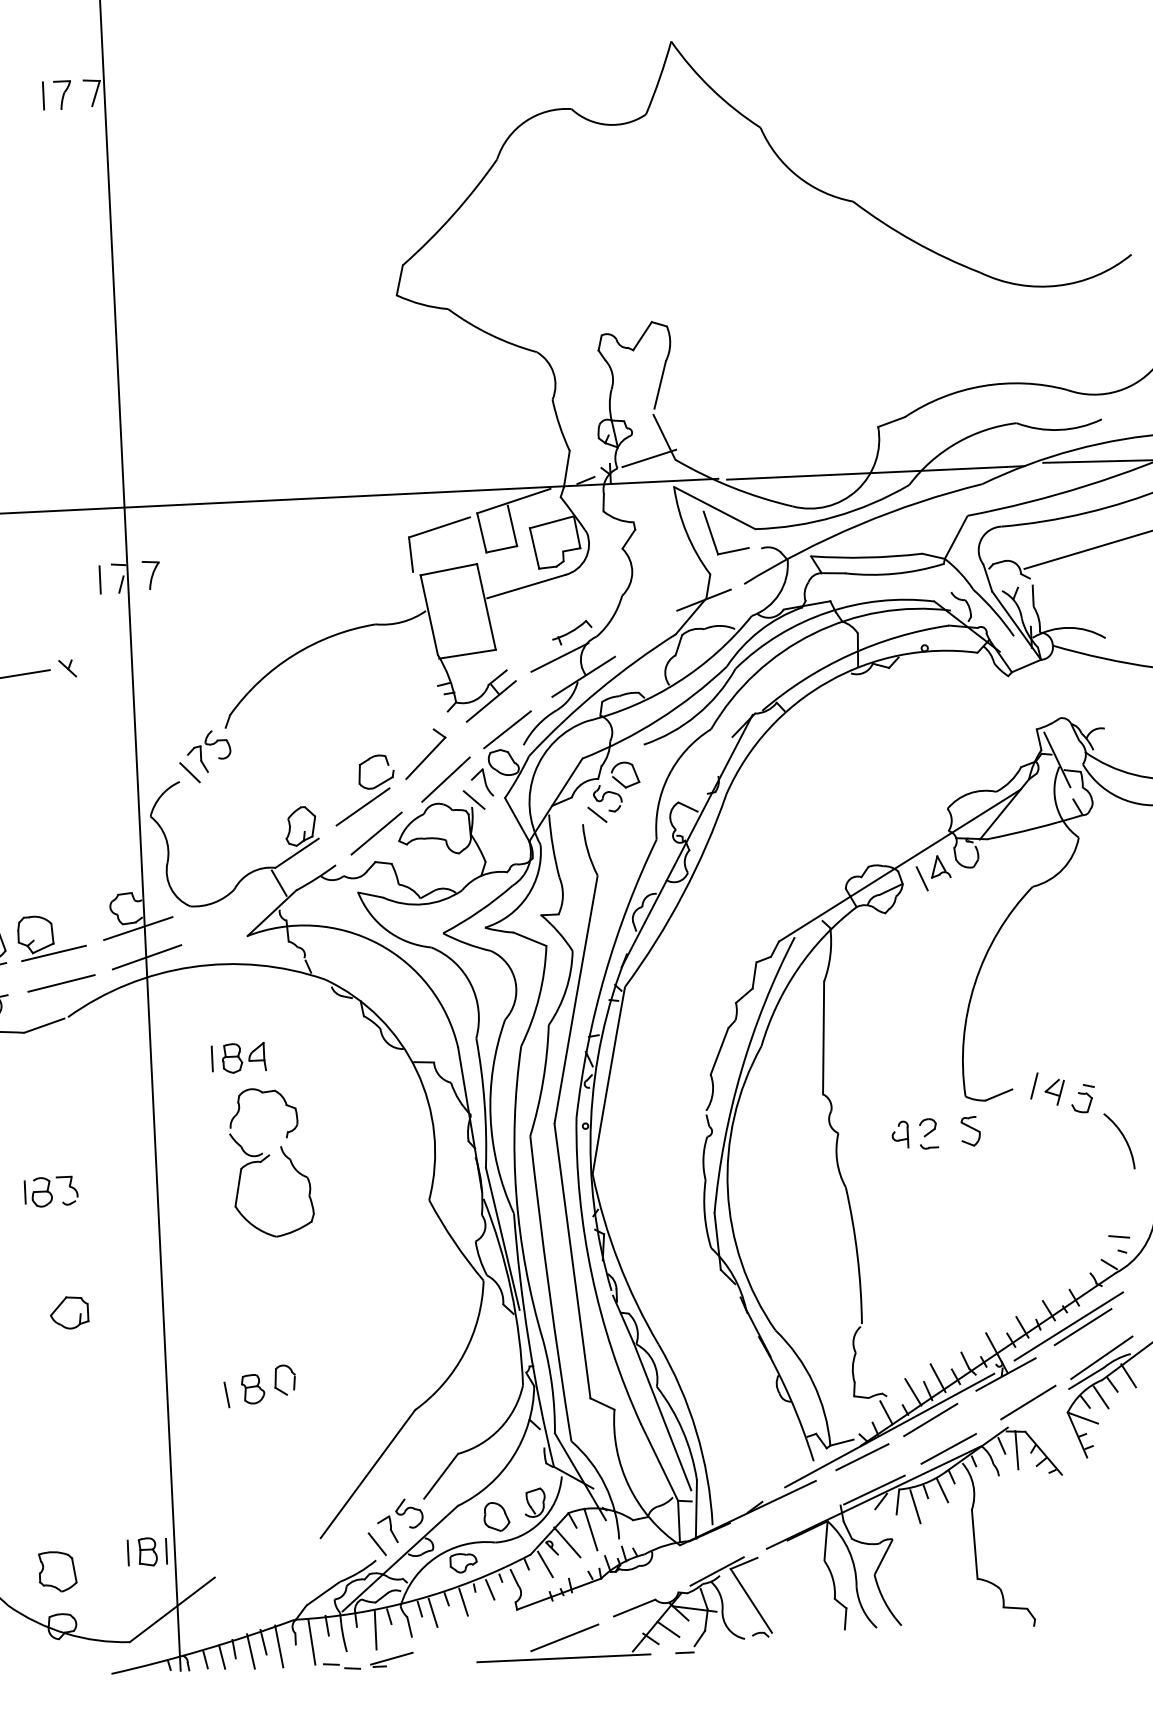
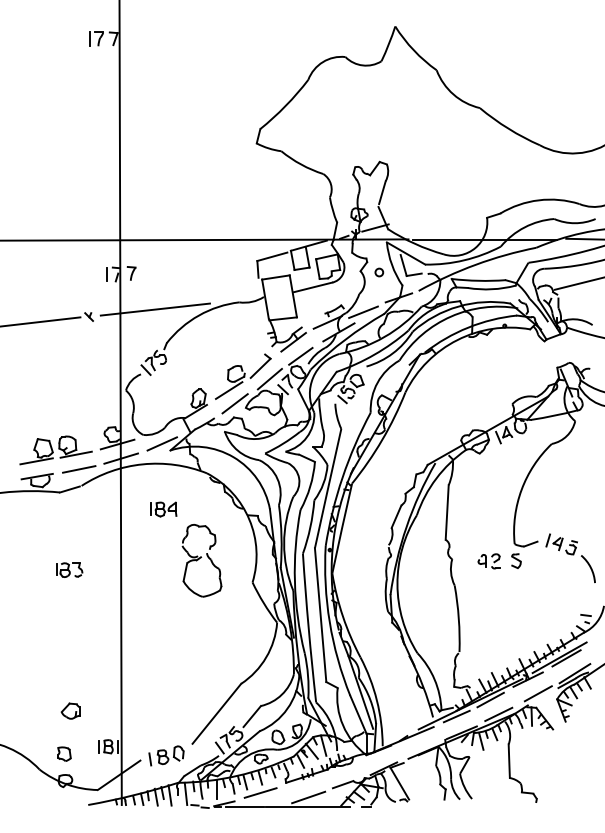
circle: (661, 549) -> (379, 272), added
line: (632, 631) -> (363, 311), added
line: (201, 646) -> (154, 309), added
line: (228, 922) -> (161, 443), added
part: (270, 1161) -> (201, 560), moved
part: (68, 1311) -> (70, 710), moved
part: (259, 1385) -> (166, 755), moved
part: (57, 1570) -> (64, 753), size x0.71
line: (465, 1632) -> (260, 792), added
line: (433, 1664) -> (244, 807), added

